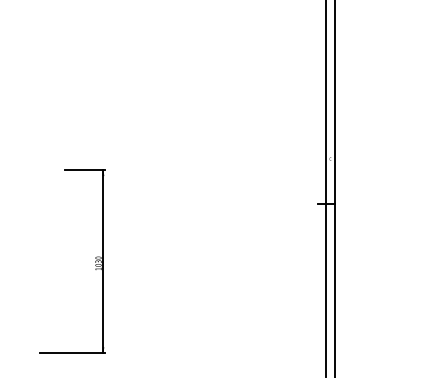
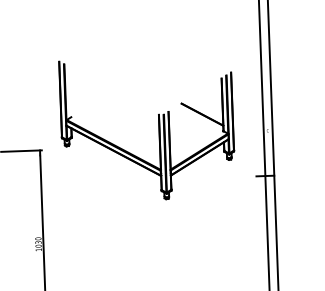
part: (222, 153) -> (159, 129), added

